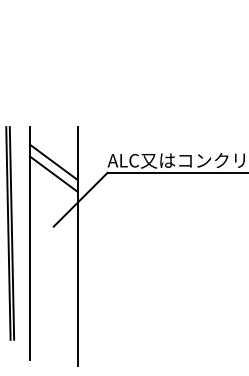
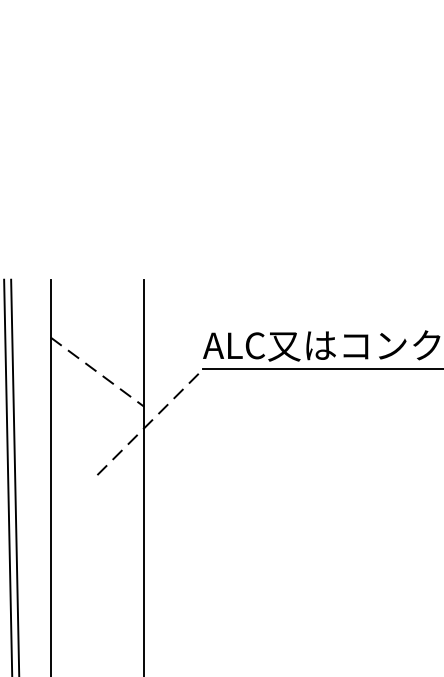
line: (53, 161) -> (96, 347), removed
line: (53, 174) -> (96, 372), solid -> dashed
line: (81, 199) -> (151, 421), solid -> dashed

